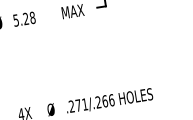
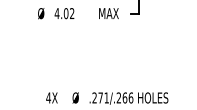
text: (24, 19) -> (64, 13), 5.28 -> 4.02

